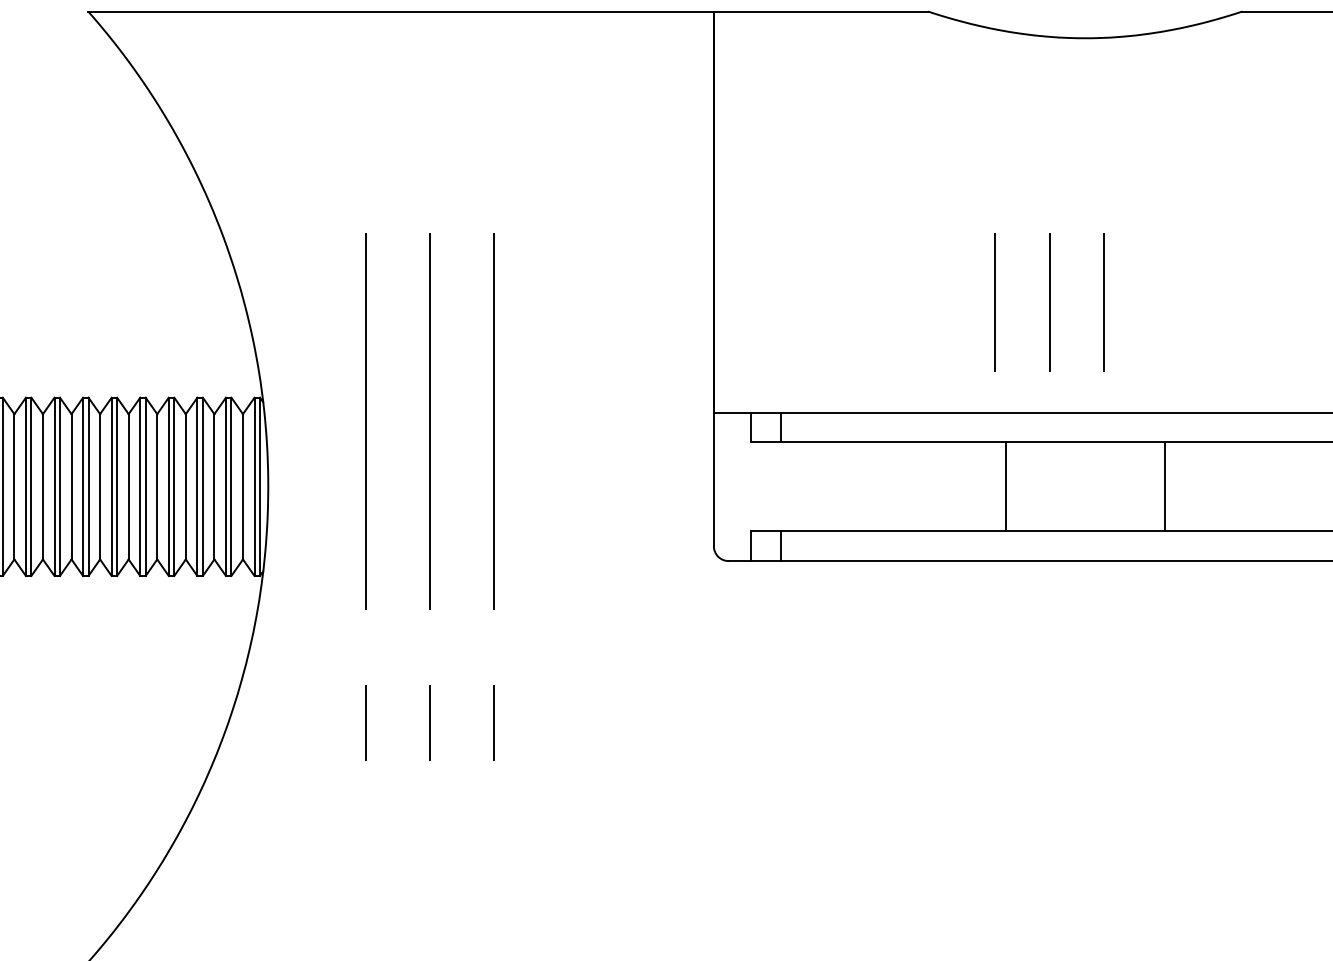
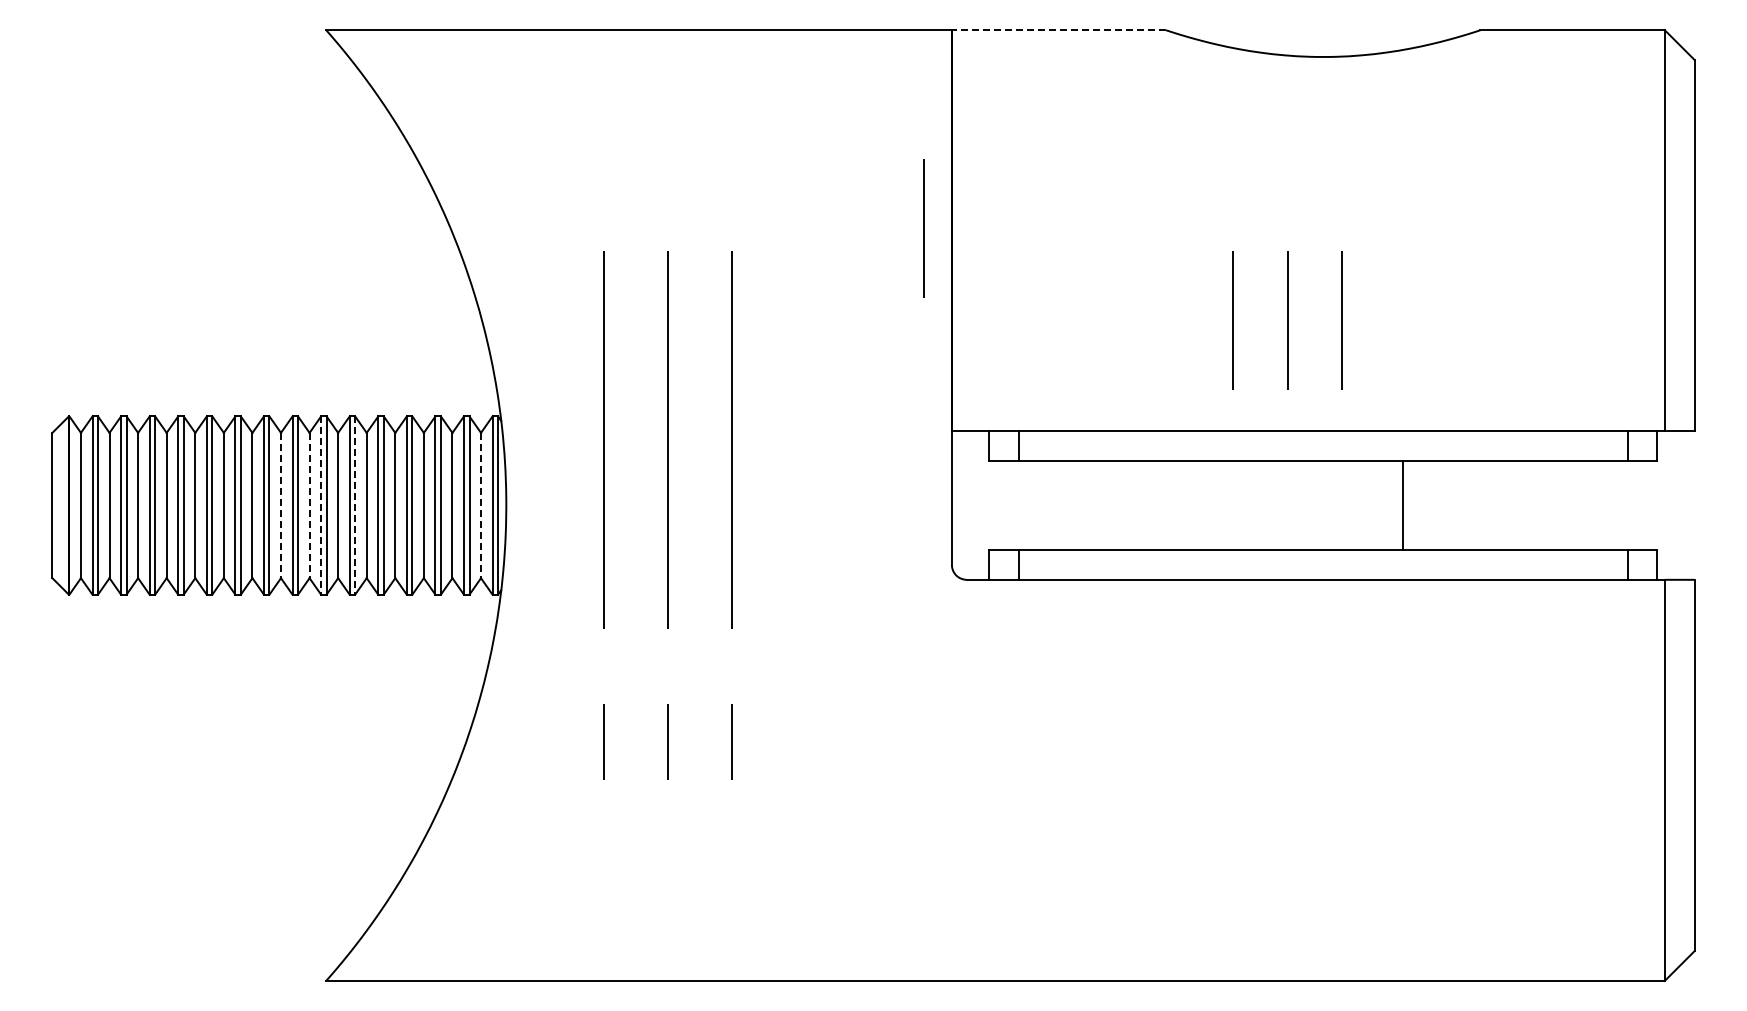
line: (820, 11) -> (1058, 30), solid -> dashed
line: (685, 209) -> (923, 228), added
line: (43, 486) -> (281, 505), solid -> dashed
line: (71, 486) -> (309, 505), solid -> dashed
line: (243, 486) -> (481, 505), solid -> dashed
line: (1005, 486) -> (1243, 505), removed
line: (83, 487) -> (321, 506), solid -> dashed
line: (117, 487) -> (355, 506), solid -> dashed

